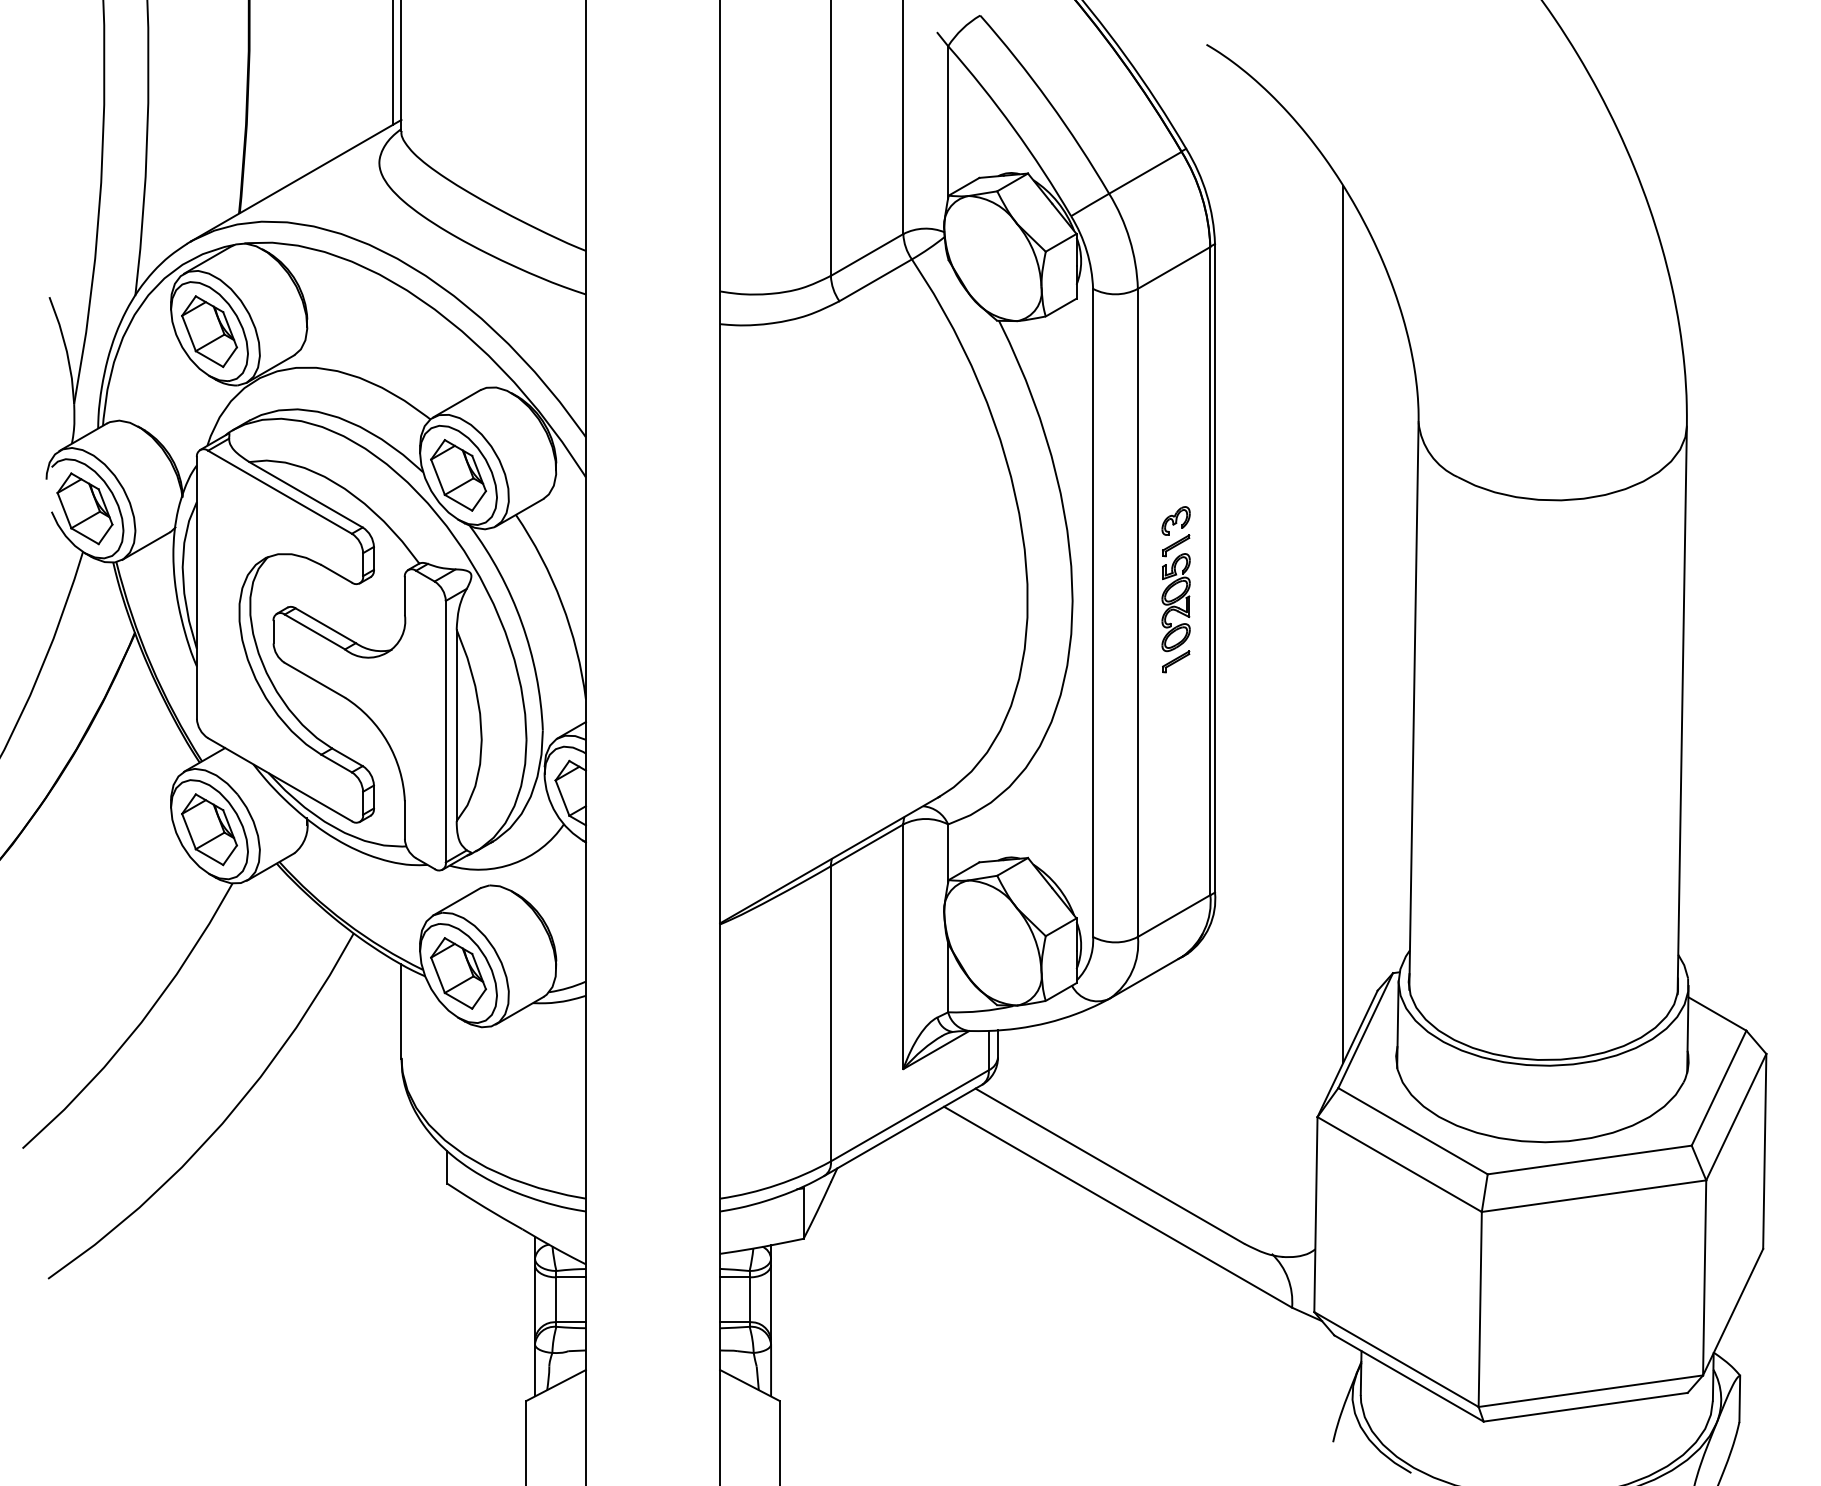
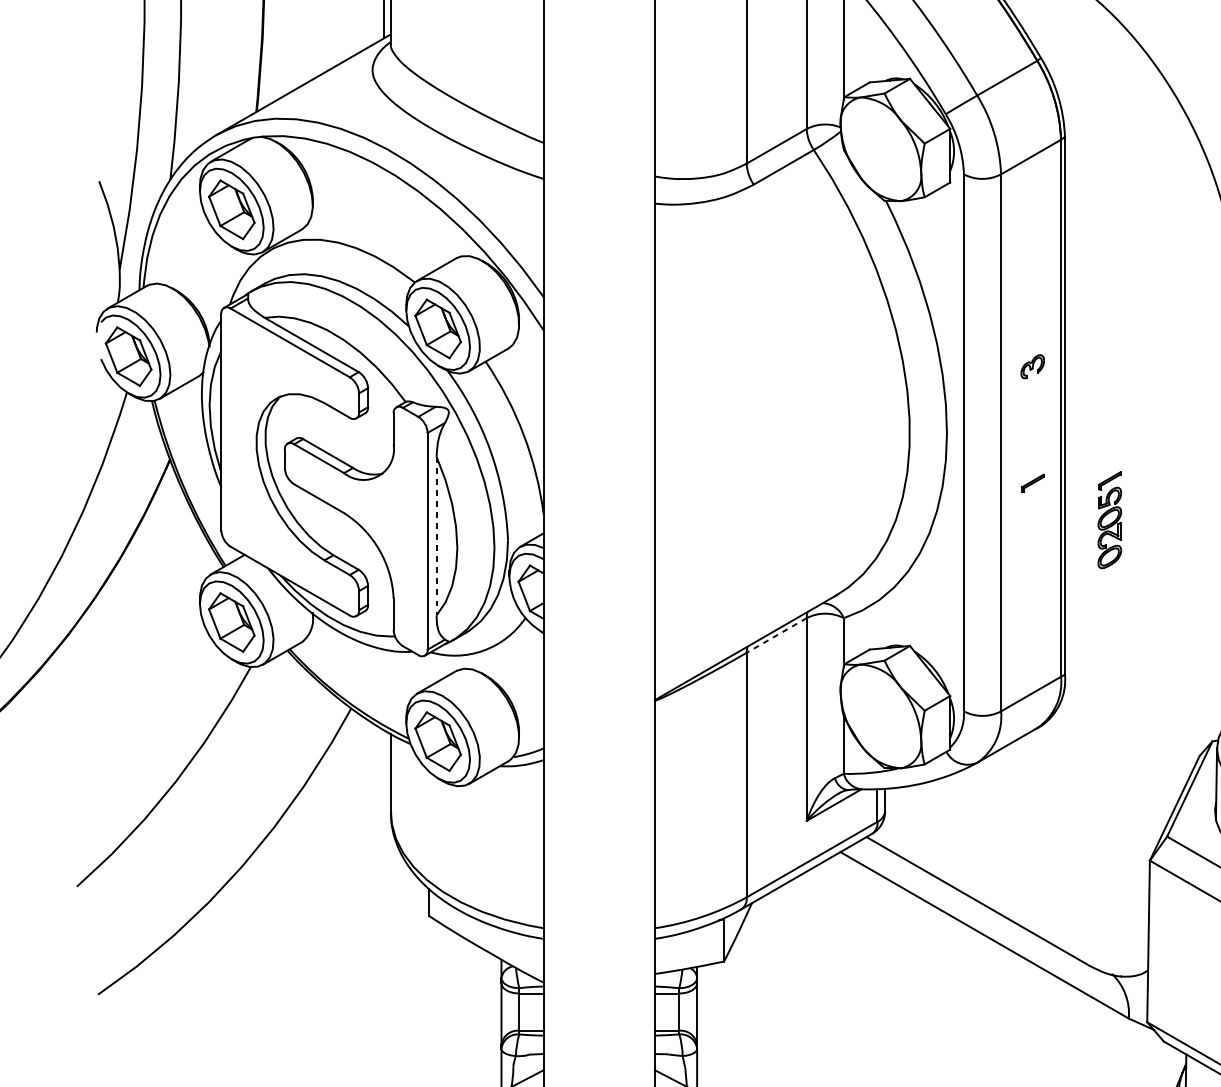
part: (1175, 593) -> (1109, 520), moved
line: (1343, 624) -> (1171, 452), removed
line: (456, 725) -> (436, 536), solid -> dashed
line: (867, 845) -> (777, 635), solid -> dashed

